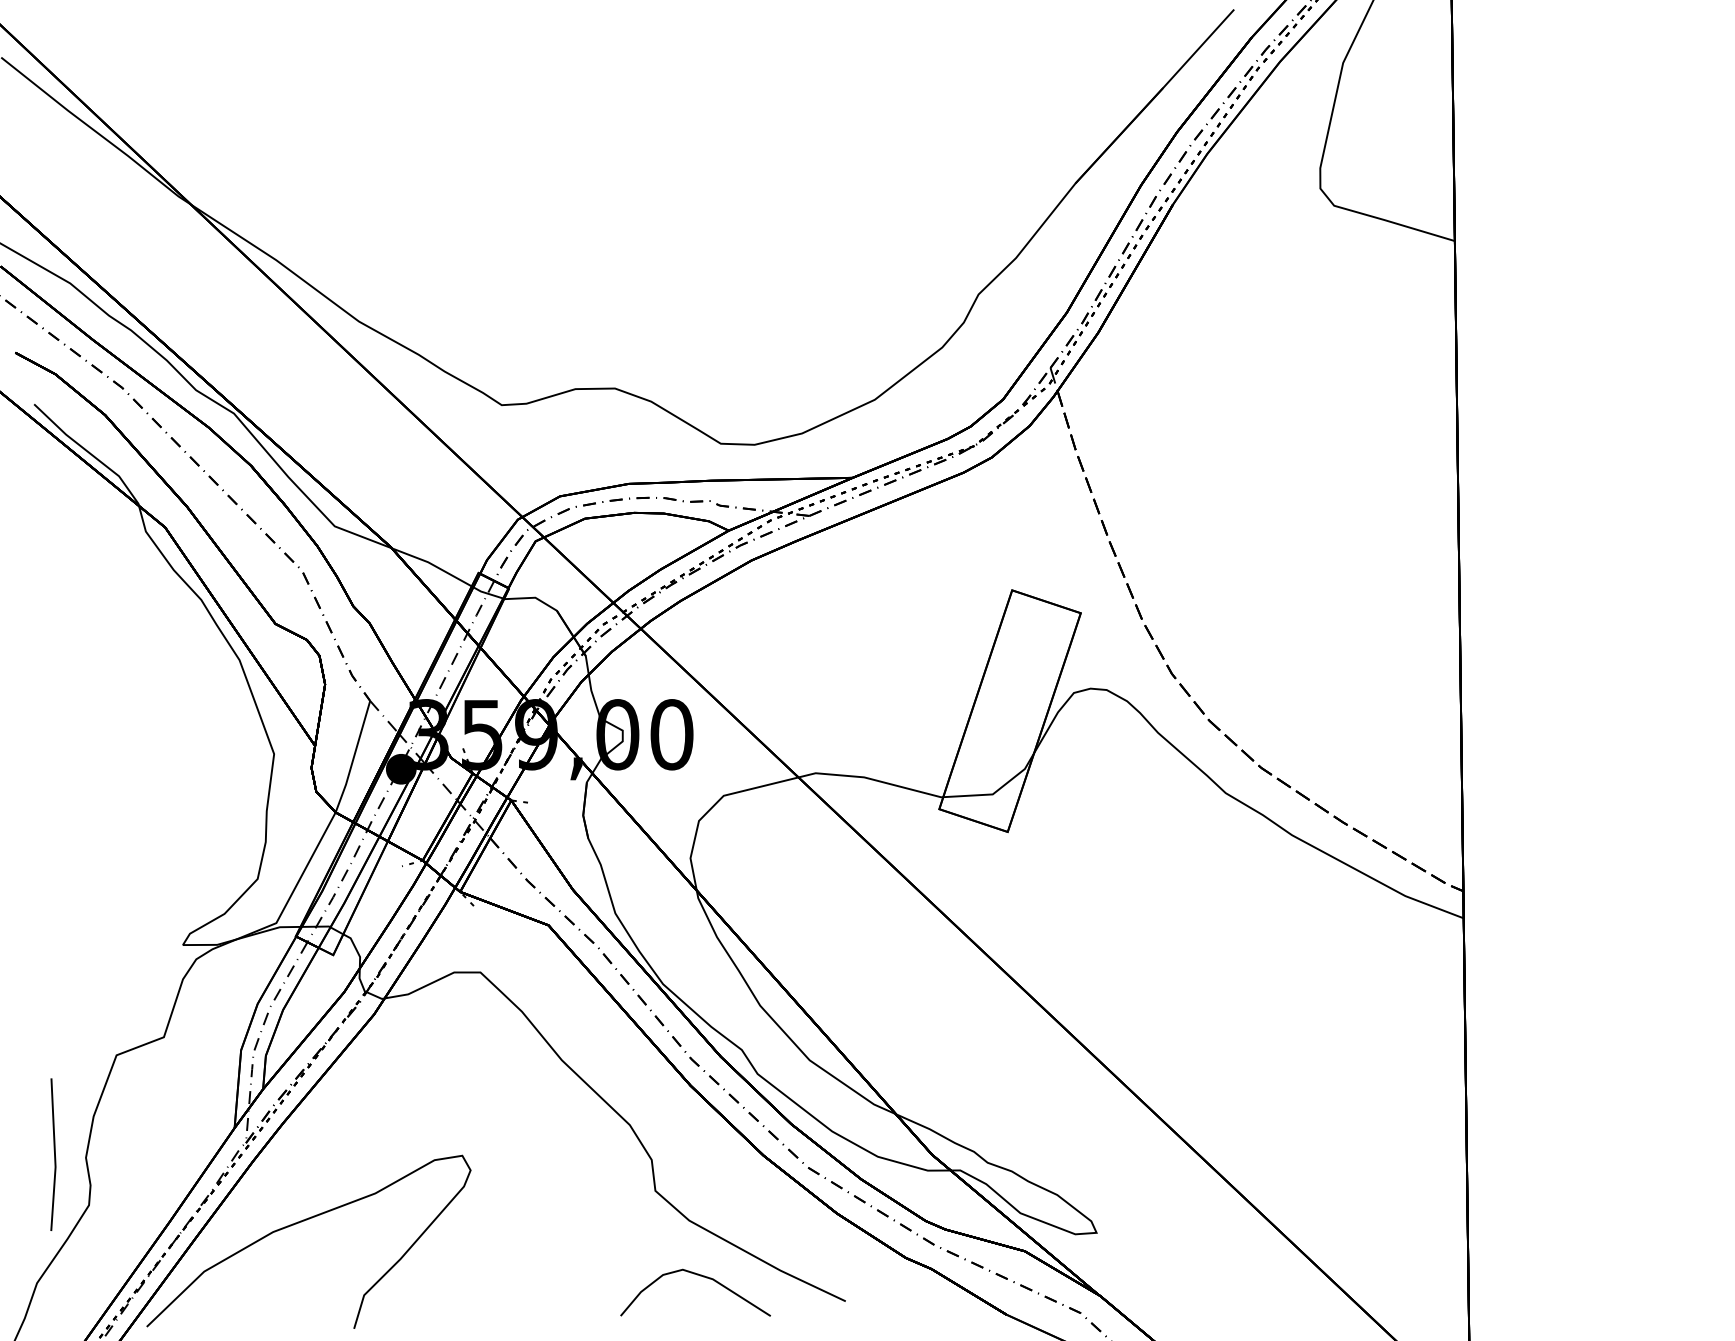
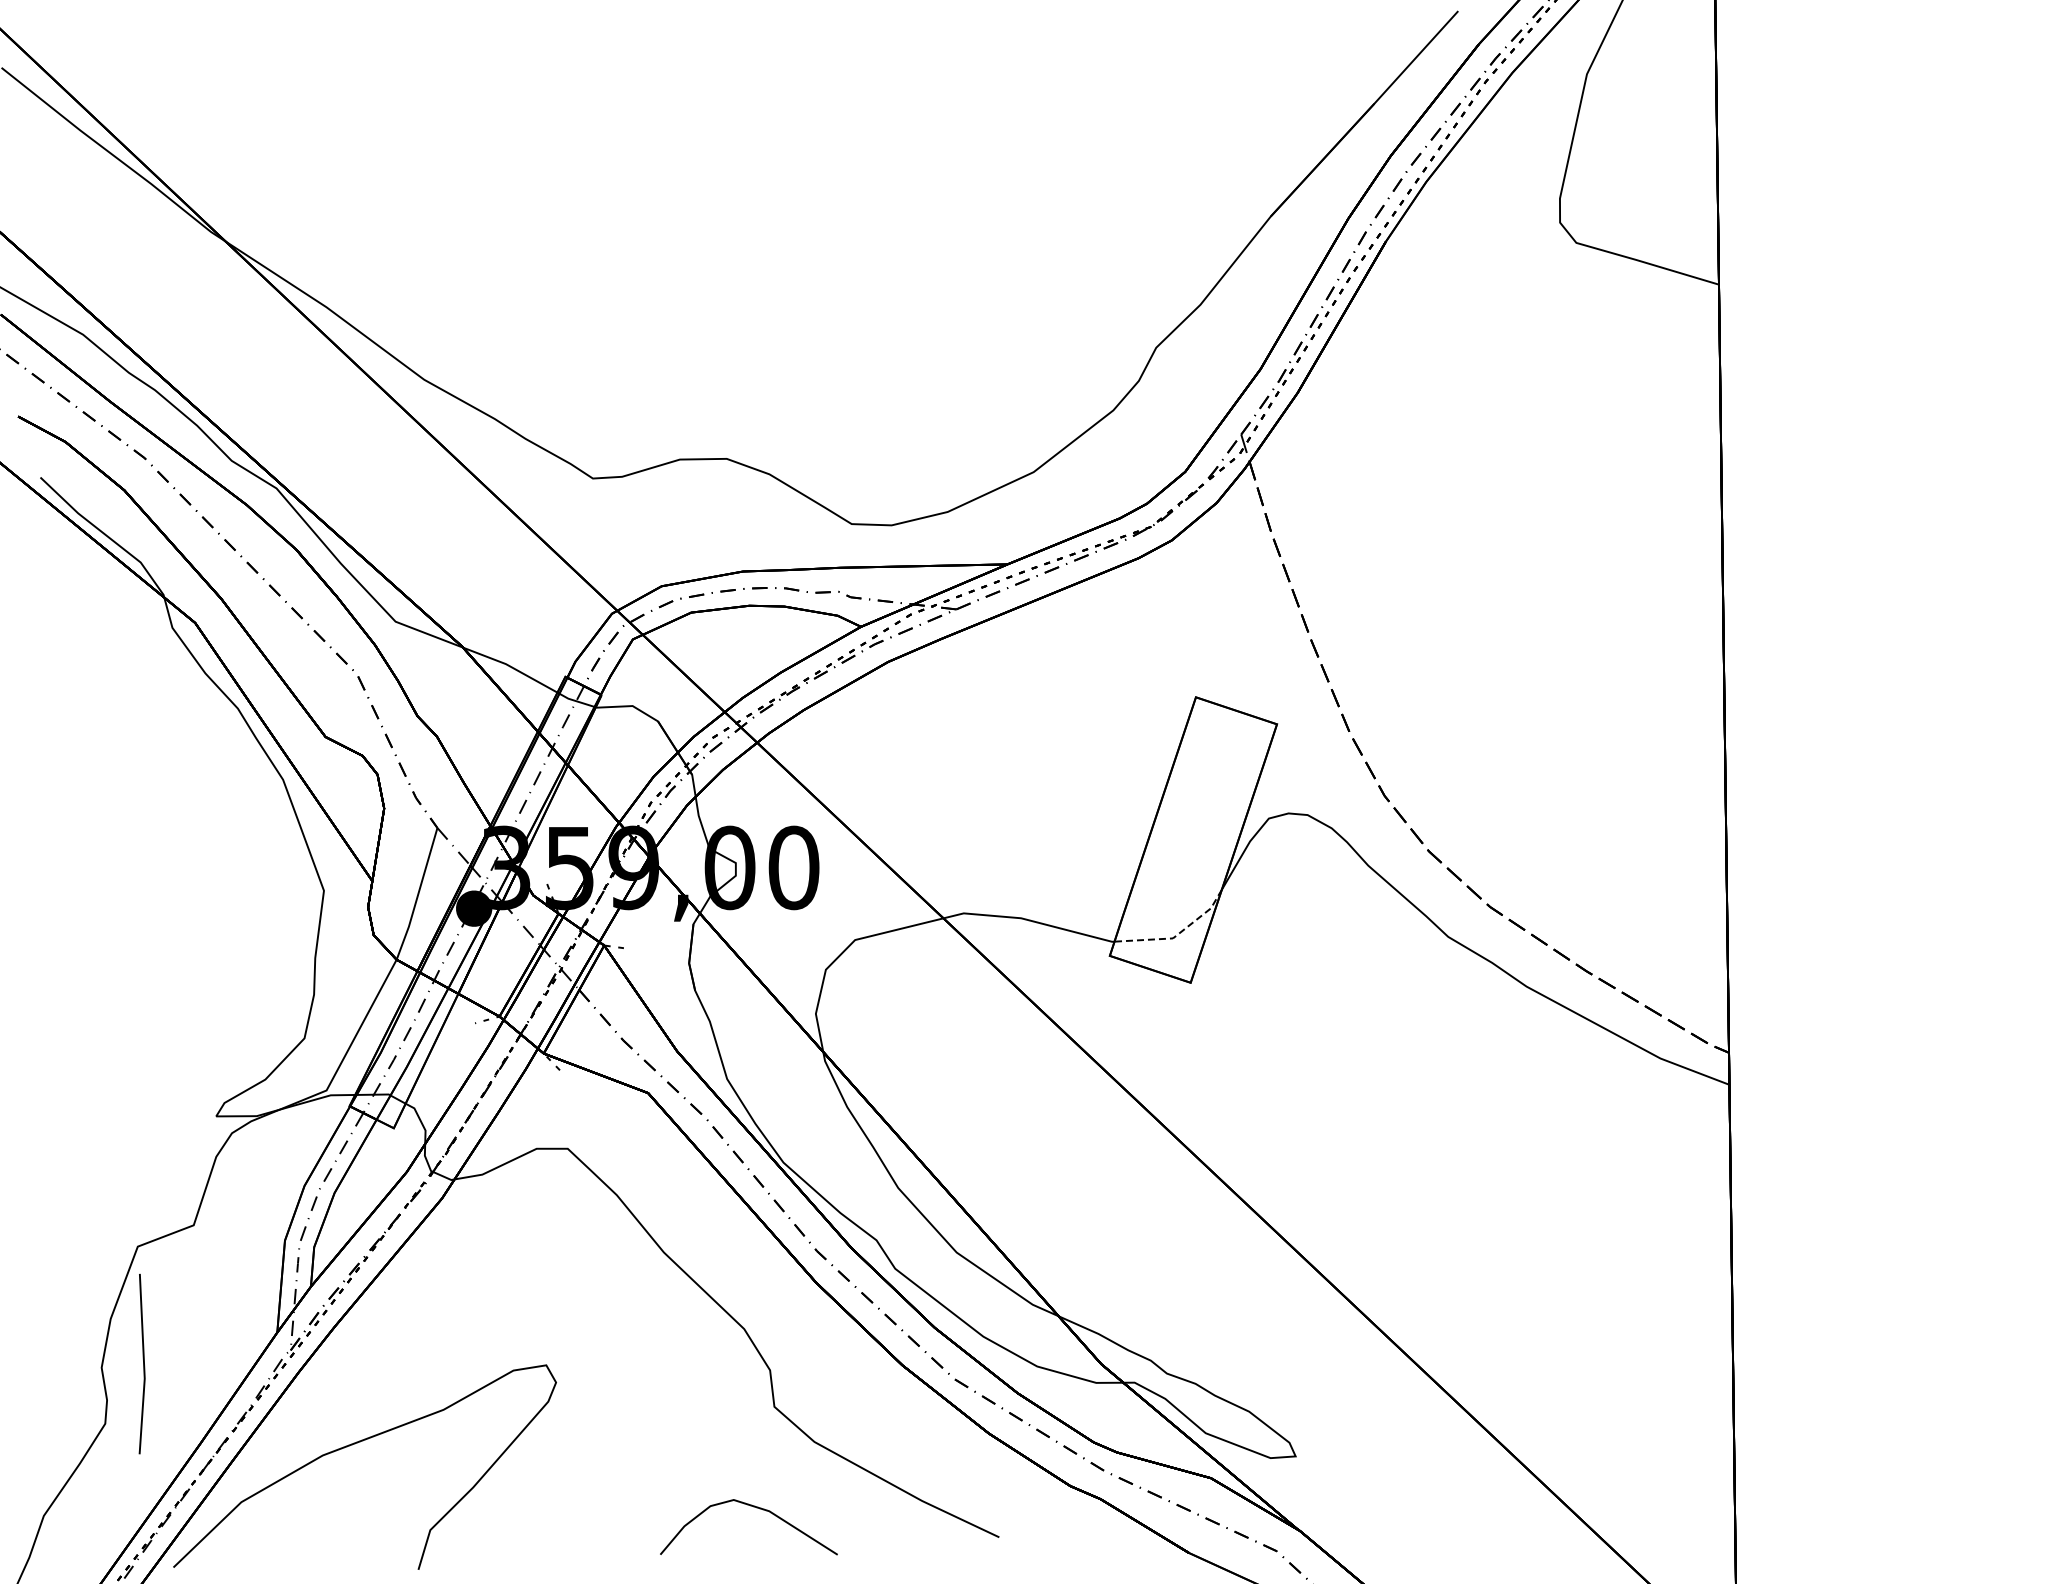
line: (996, 791) -> (1177, 934), solid -> dashed
line: (54, 1154) -> (143, 1363), moved
curve: (699, 1276) -> (753, 1507), moved

